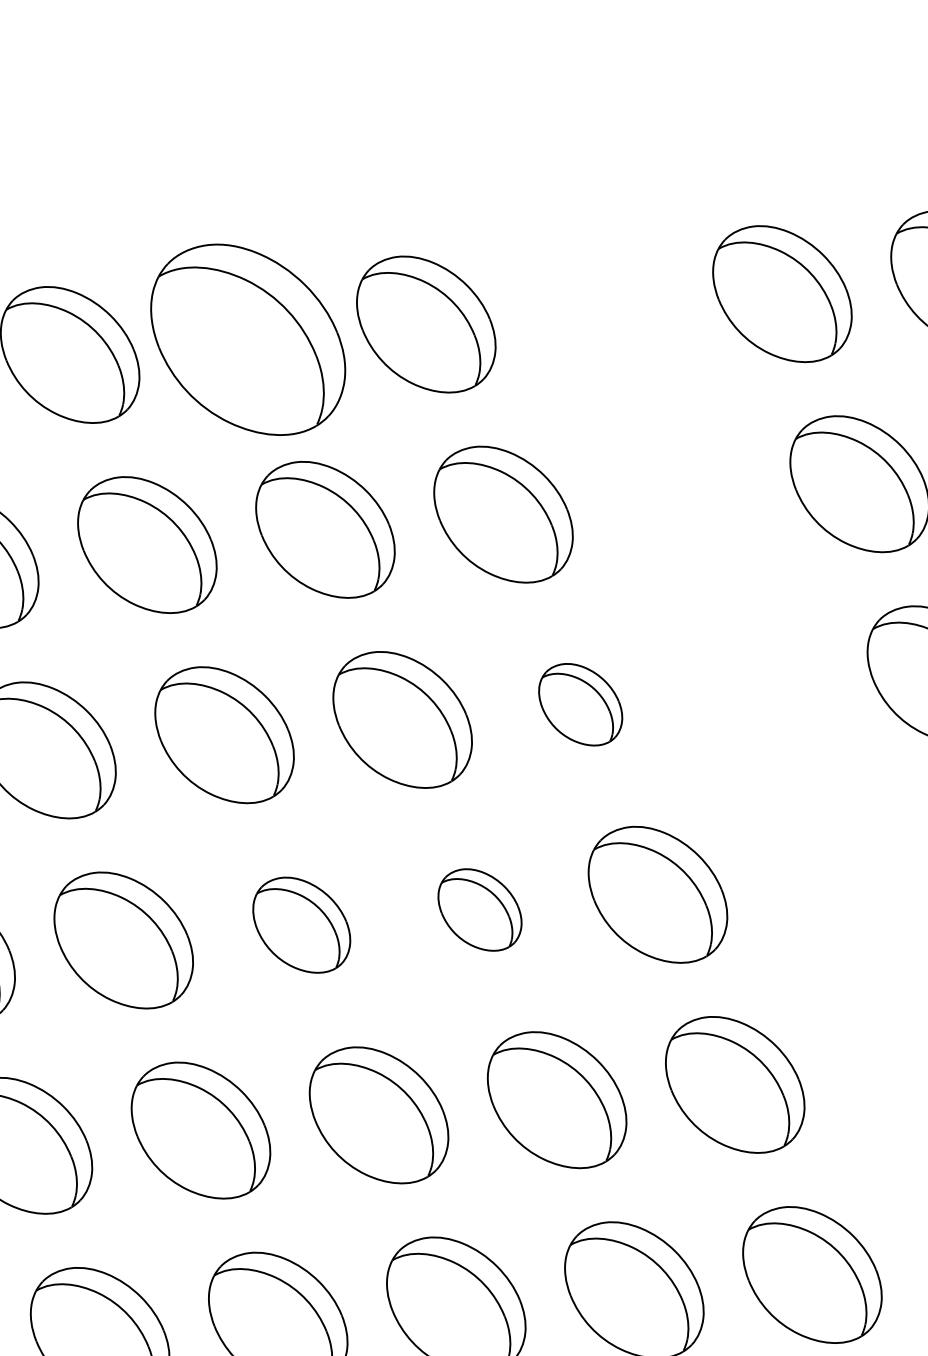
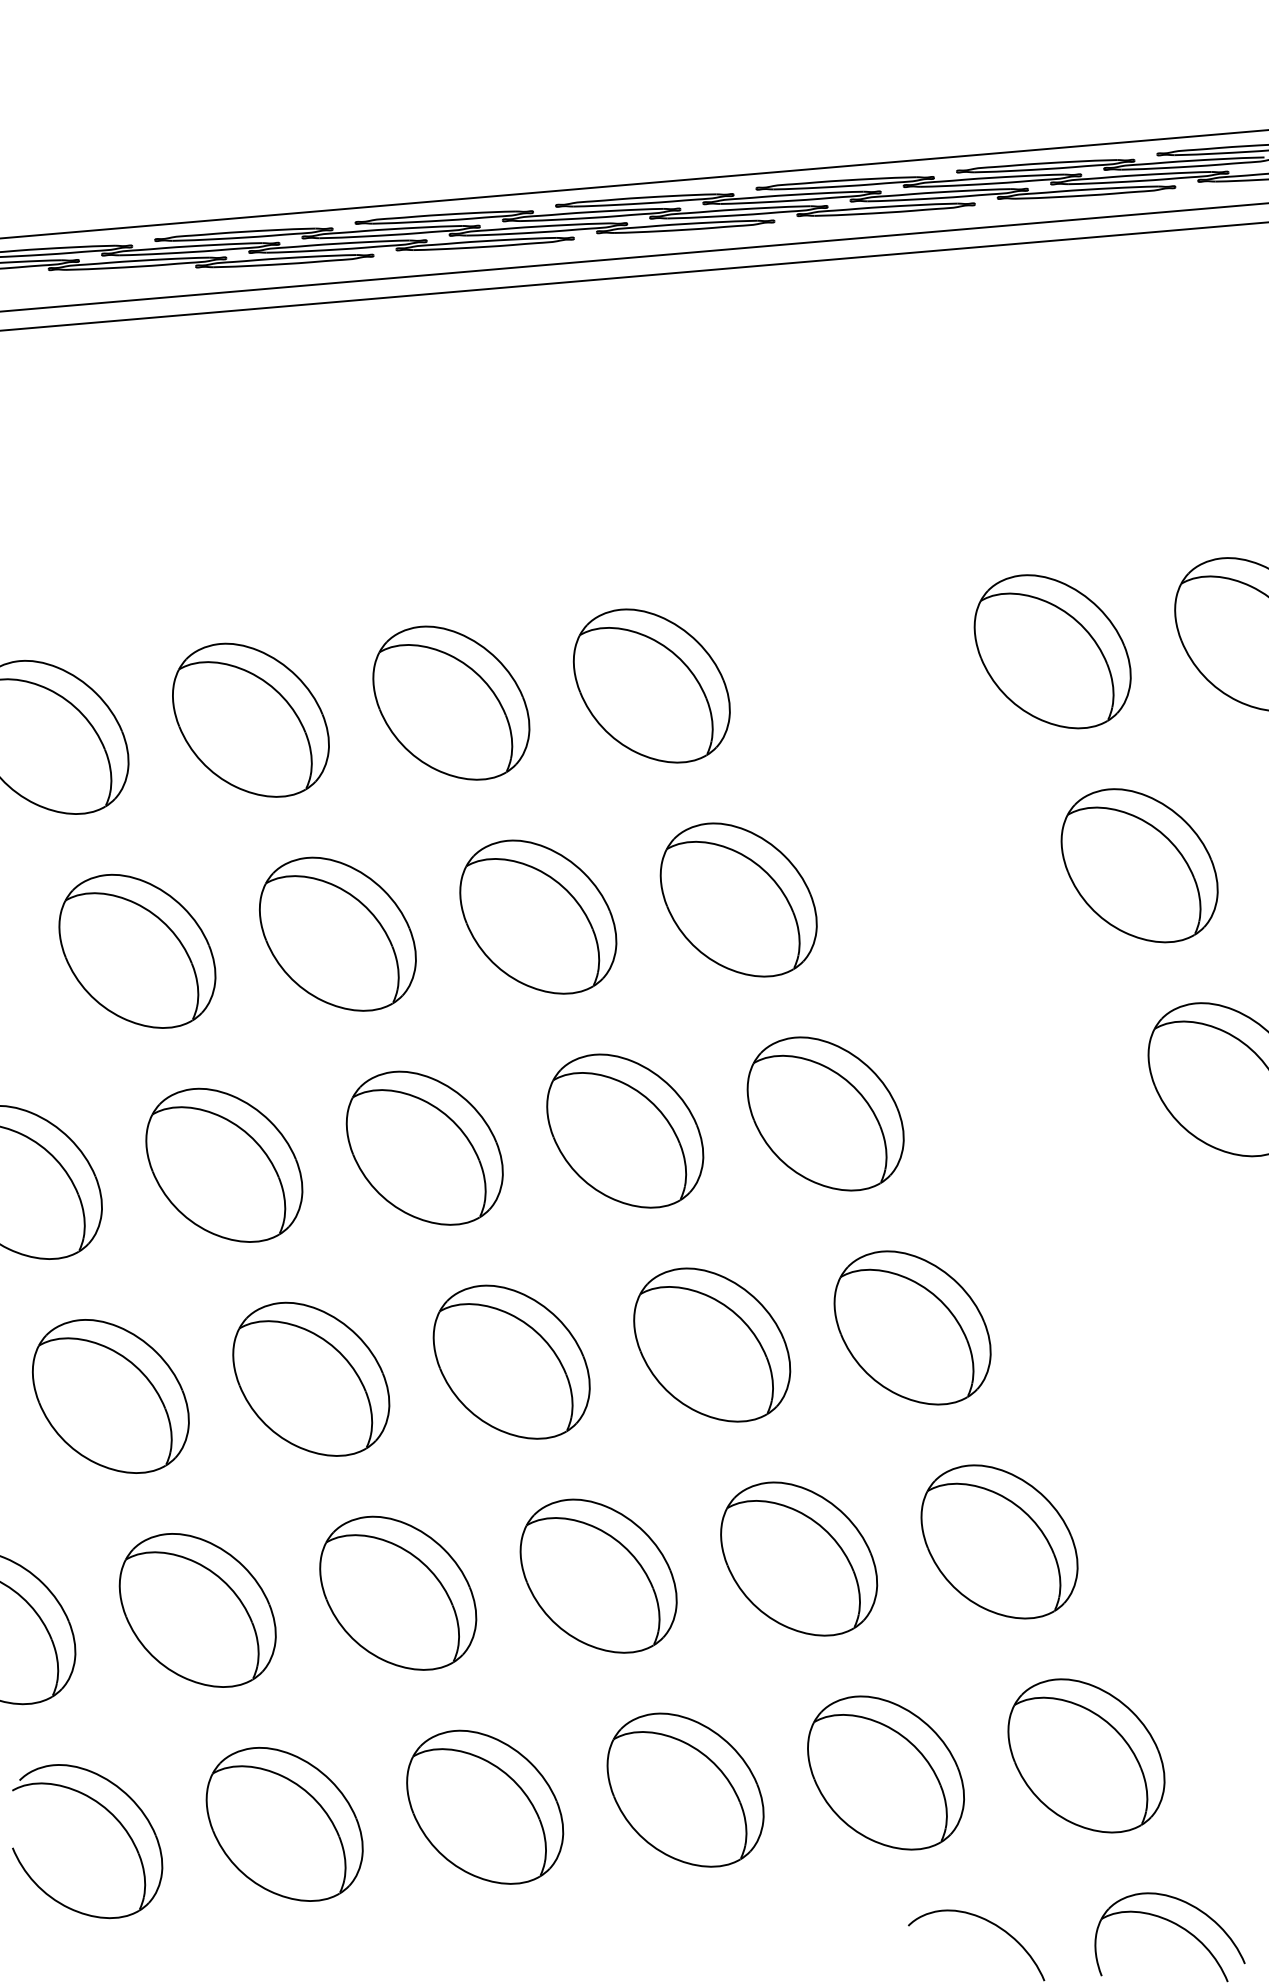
part: (248, 339) -> (451, 702), size x0.71
part: (580, 704) -> (825, 1113), size x1.67
part: (480, 909) -> (712, 1344), size x1.67
part: (301, 924) -> (511, 1361), size x1.43

